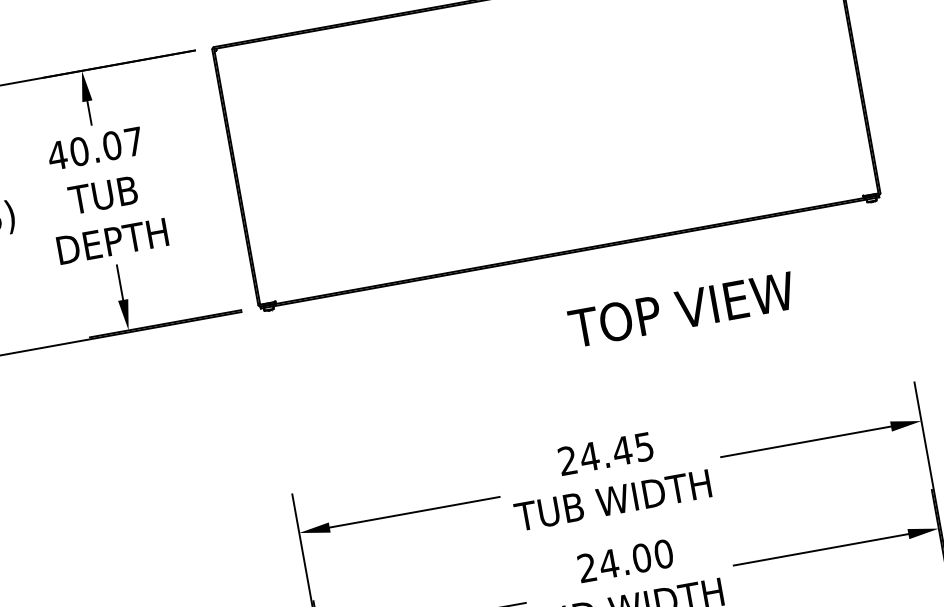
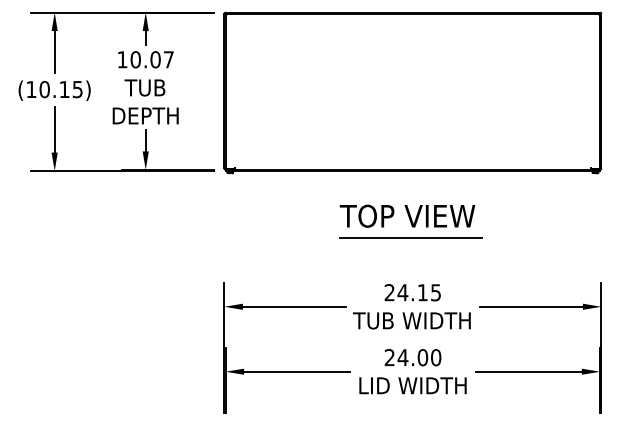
text: (57, 155) -> (122, 59), 40.07 -> 10.07
text: (681, 308) -> (407, 215), moved
line: (586, 365) -> (410, 238), added
text: (621, 450) -> (422, 292), 24.45 -> 24.15

